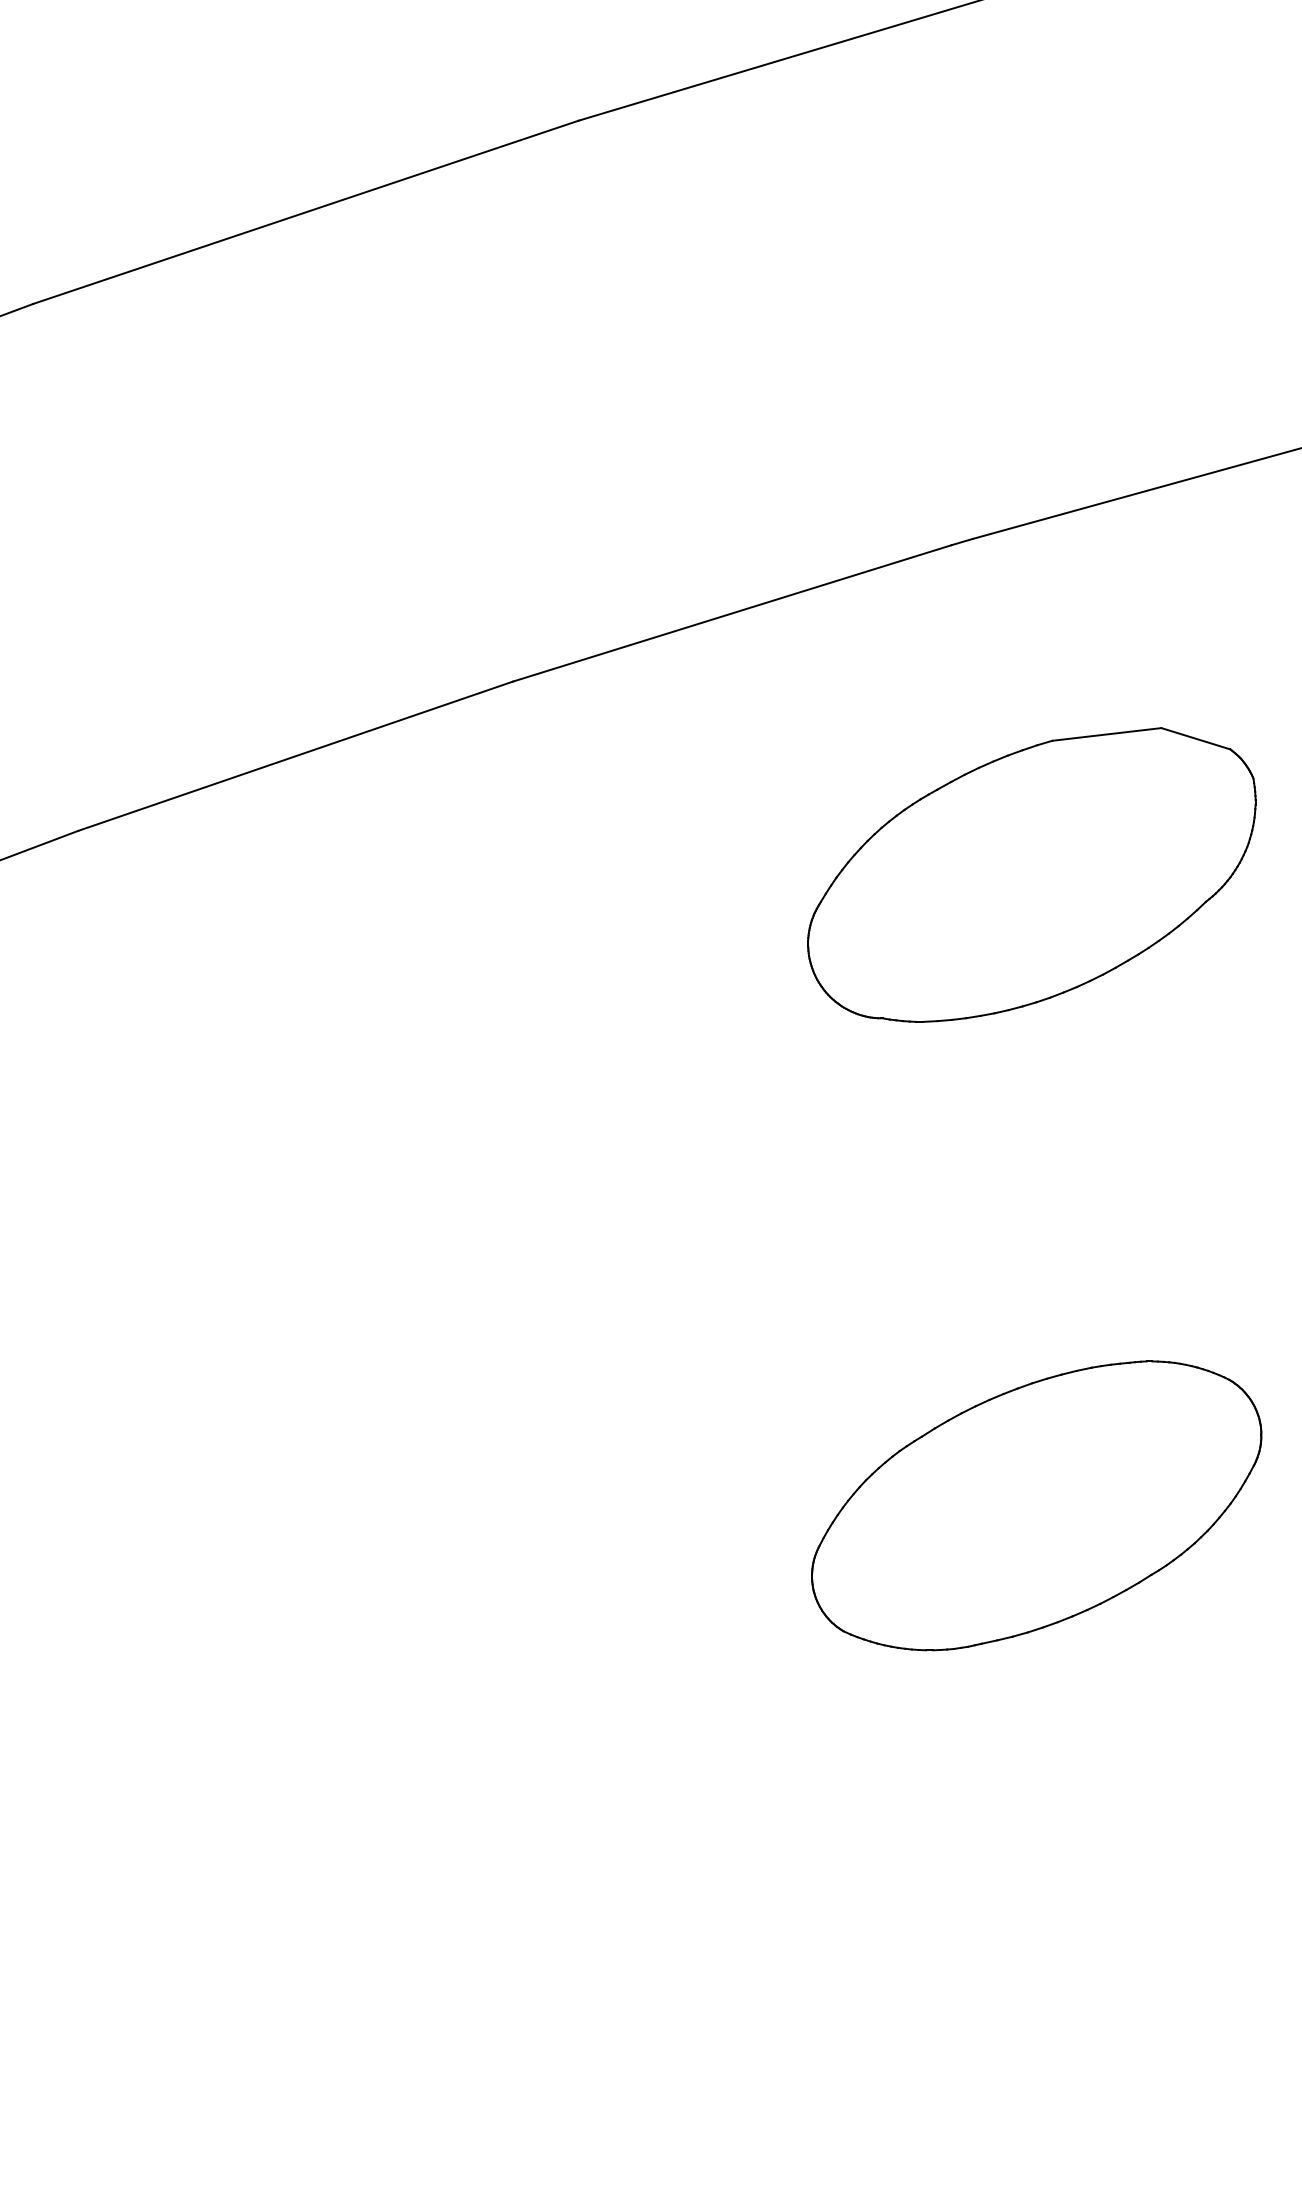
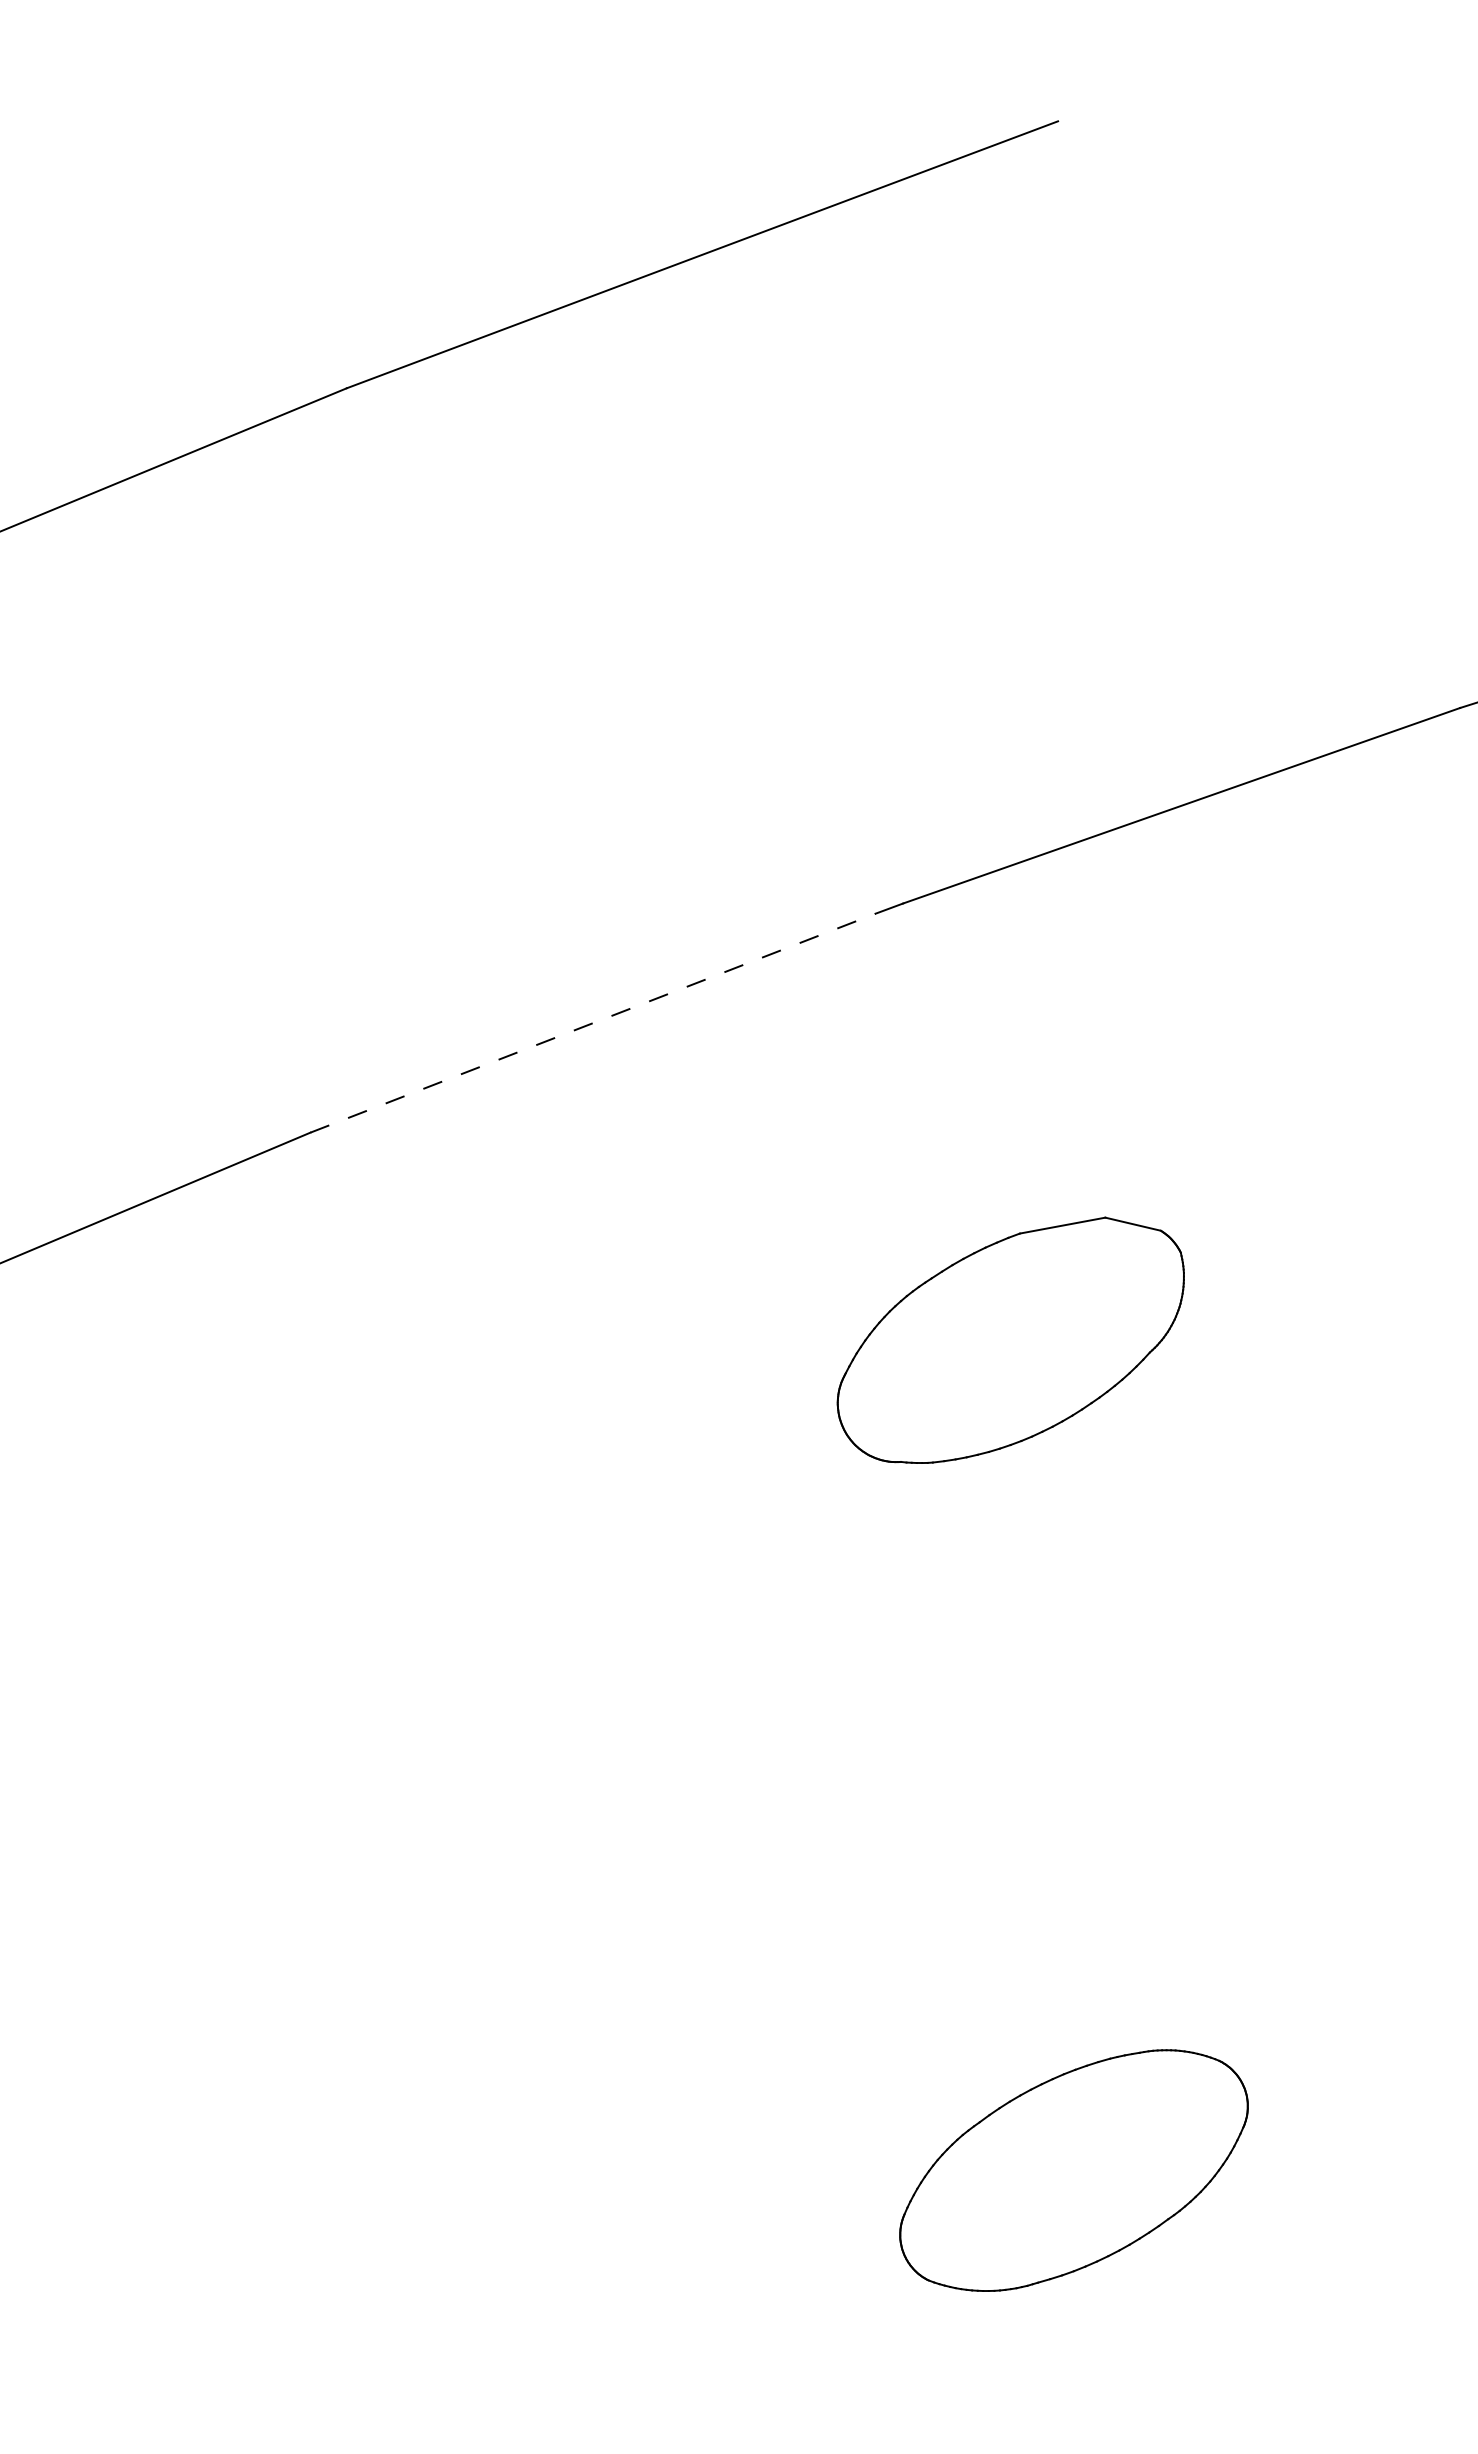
line: (732, 613) -> (593, 1023), solid -> dashed
part: (1031, 874) -> (1010, 1340), size x0.6
part: (1036, 1505) -> (1073, 2170), size x0.6

